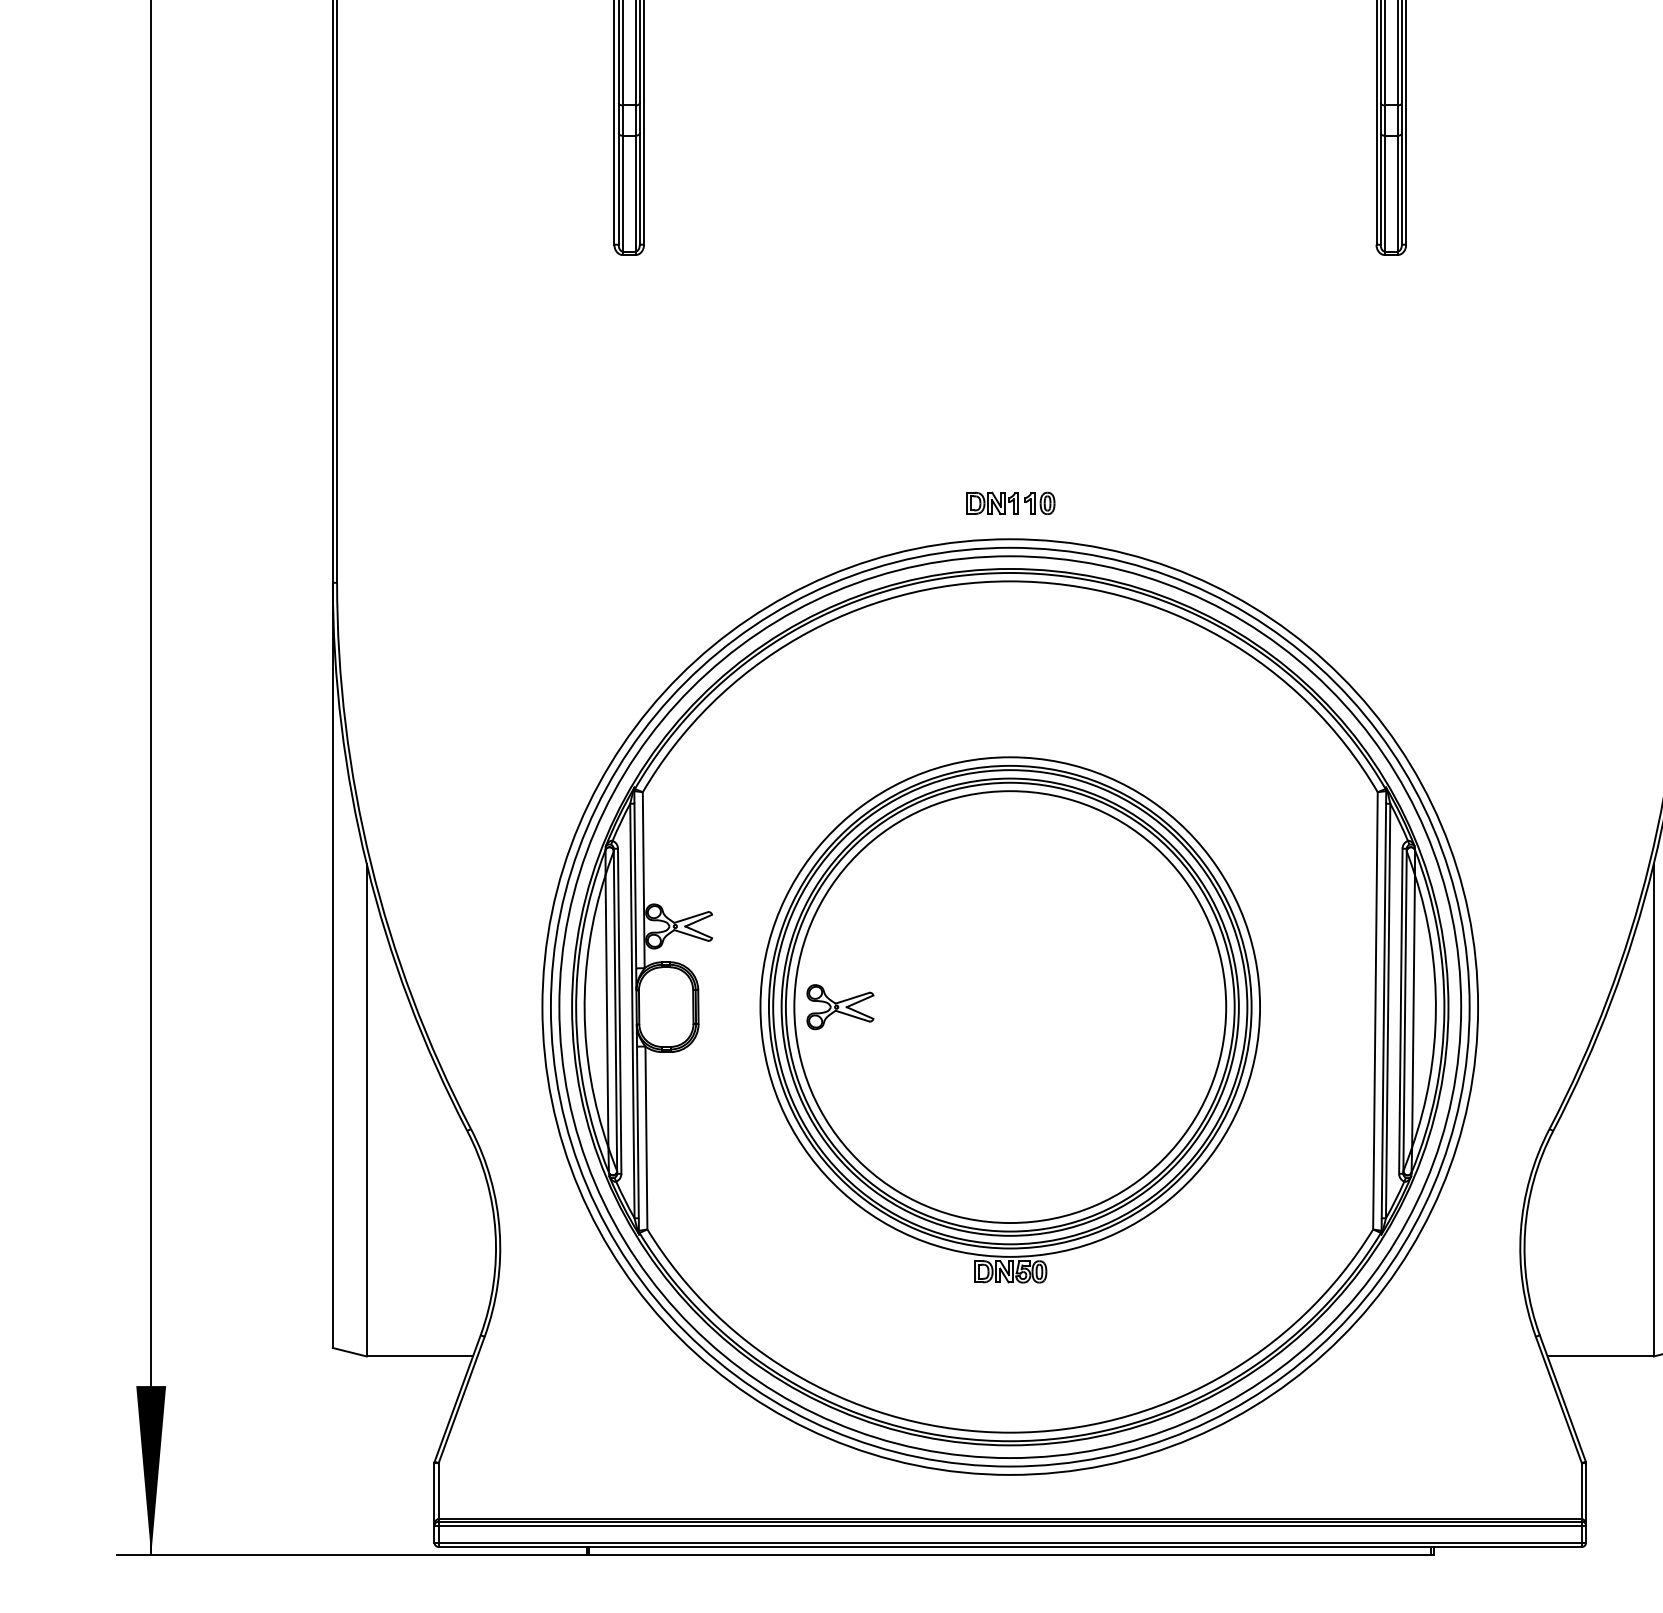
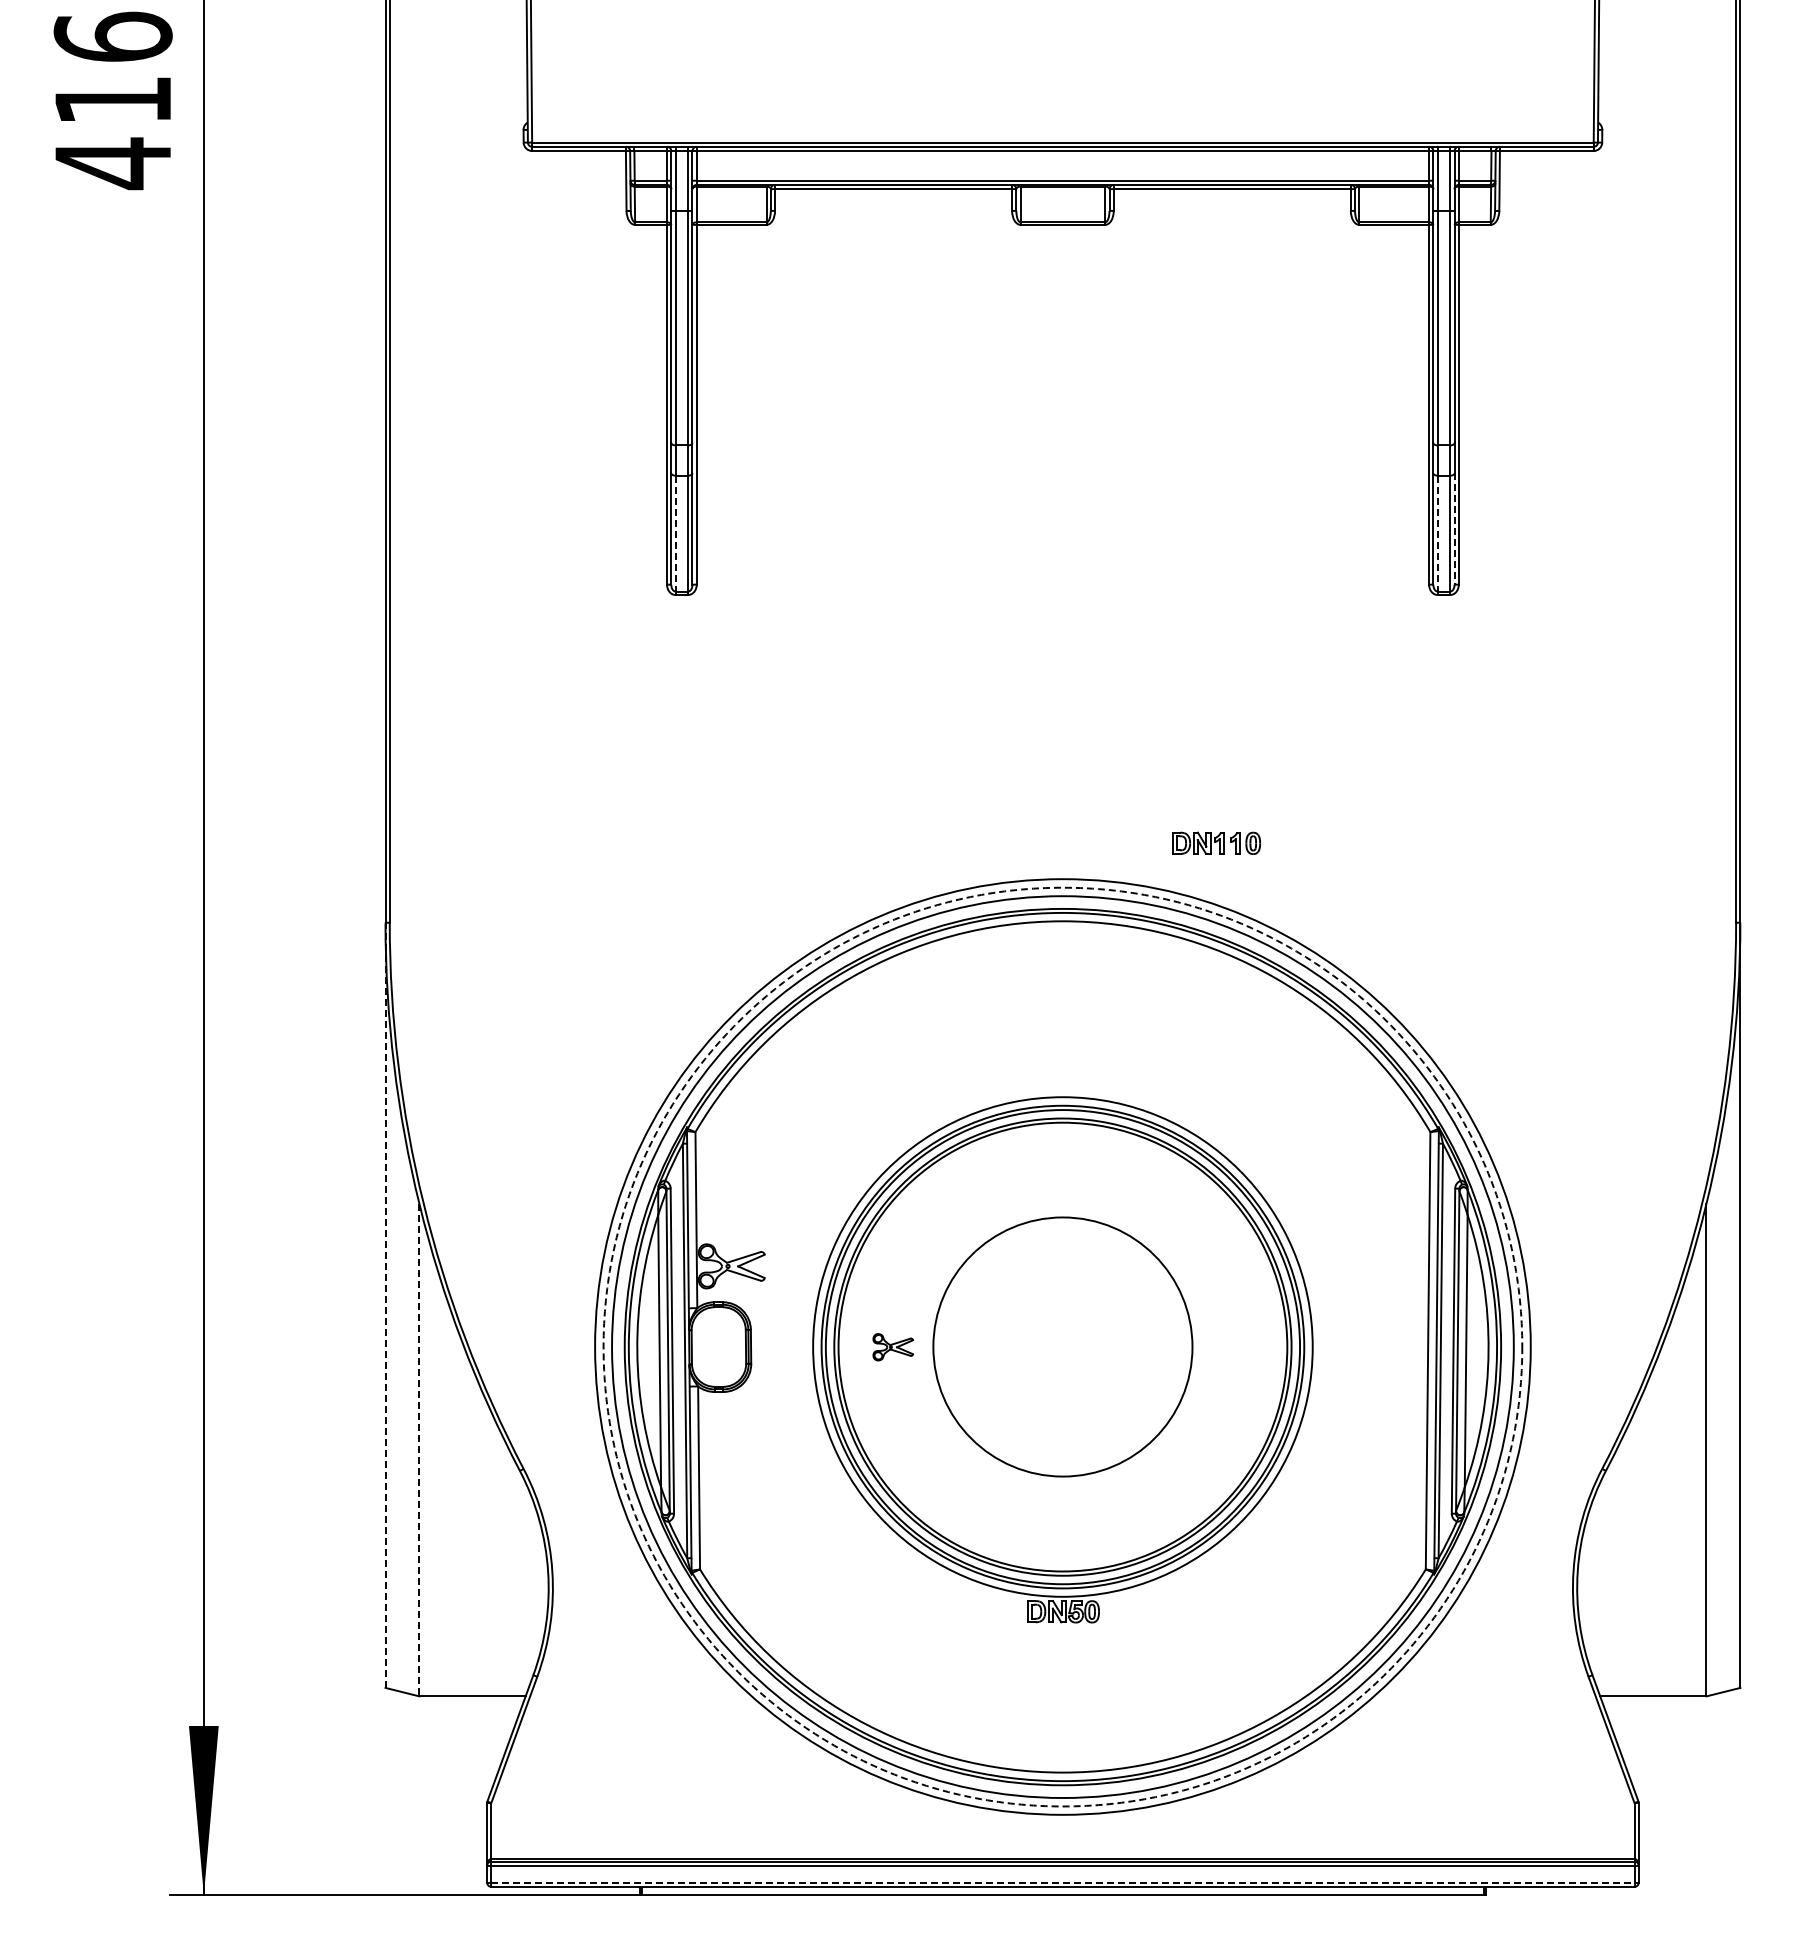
line: (1401, 189) -> (1454, 529), solid -> dashed
line: (622, 193) -> (675, 533), solid -> dashed
line: (1384, 193) -> (1437, 533), solid -> dashed
part: (1010, 502) -> (1216, 842), moved
line: (332, 965) -> (385, 1305), solid -> dashed
circle: (1009, 1006) -> (1062, 1346), size x0.6
circle: (1009, 1006) -> (1062, 1346), solid -> dashed
part: (840, 1007) -> (893, 1347), size x0.6
line: (366, 1110) -> (419, 1450), solid -> dashed
line: (1009, 1542) -> (1062, 1882), solid -> dashed

